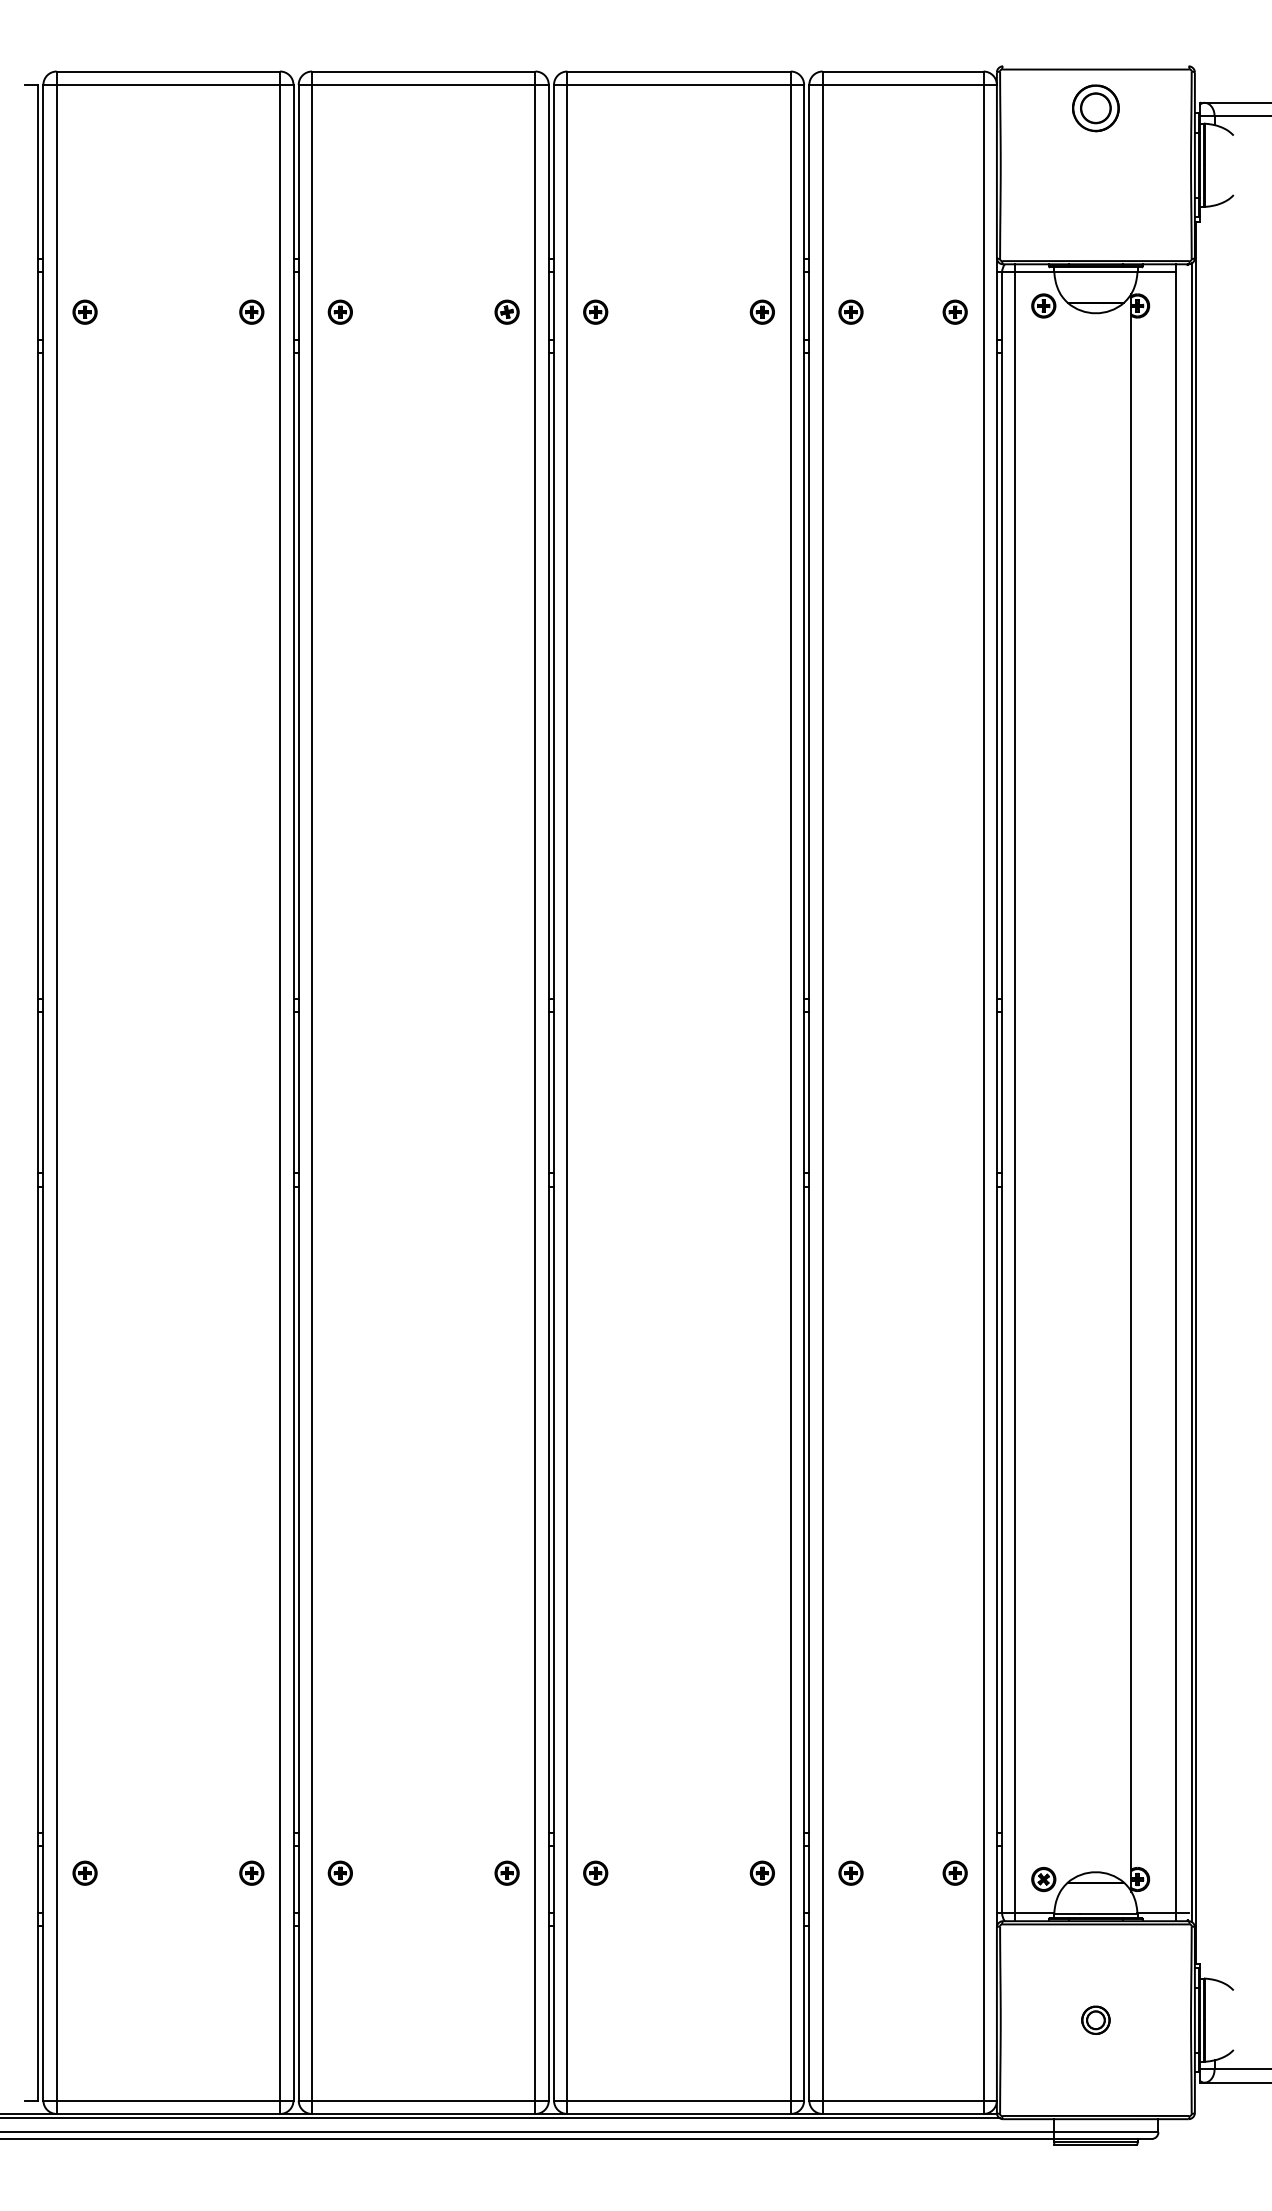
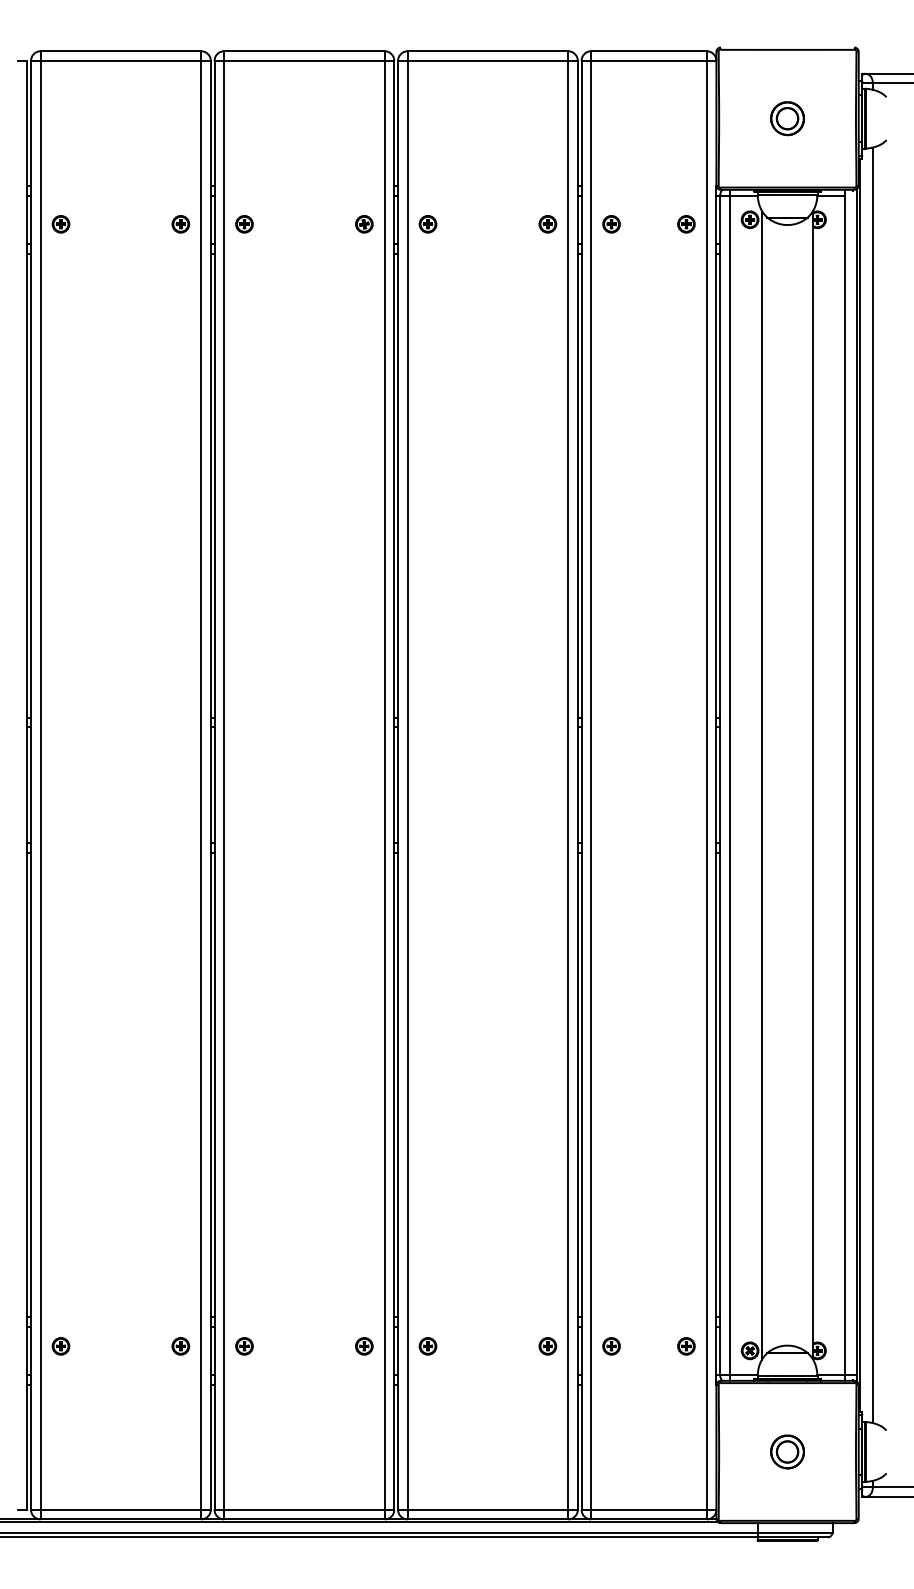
part: (1095, 108) -> (787, 118), moved
line: (1060, 1092) -> (762, 785), added
line: (1214, 1092) -> (872, 785), added
part: (1095, 2020) -> (787, 1452), size x1.67

